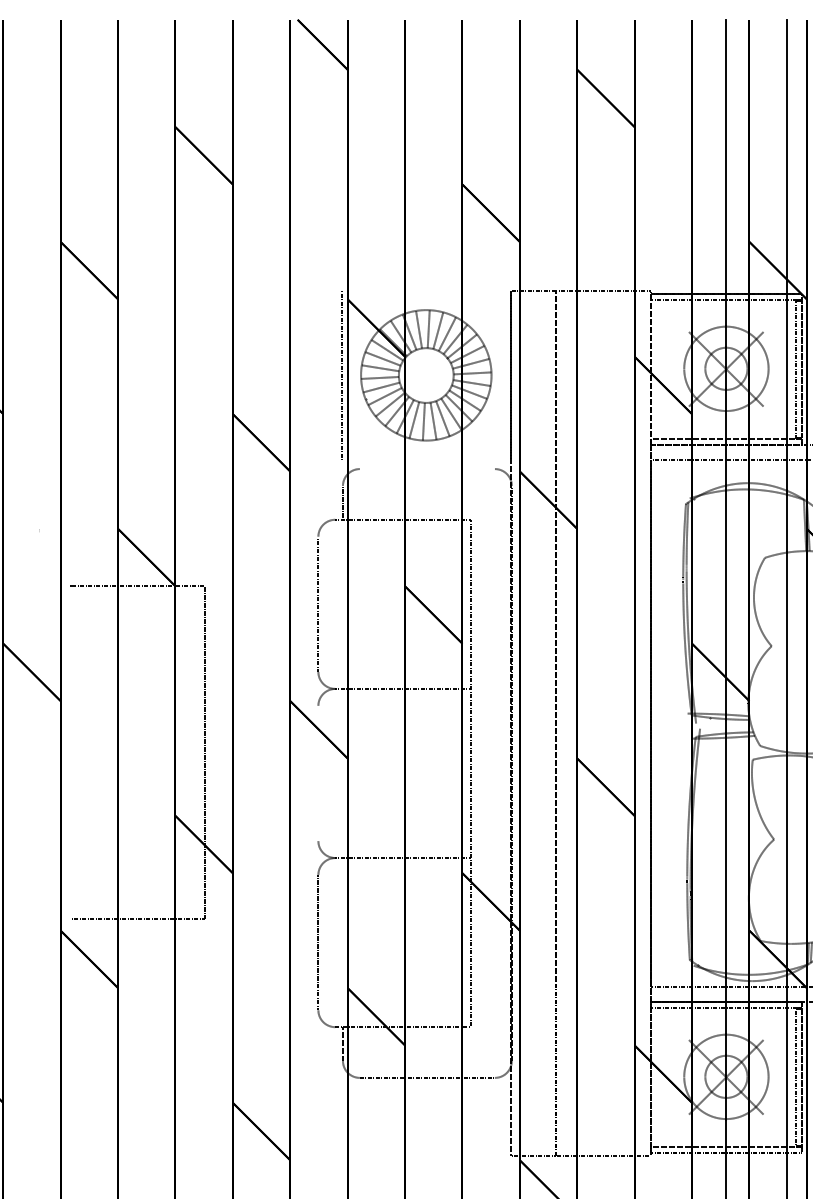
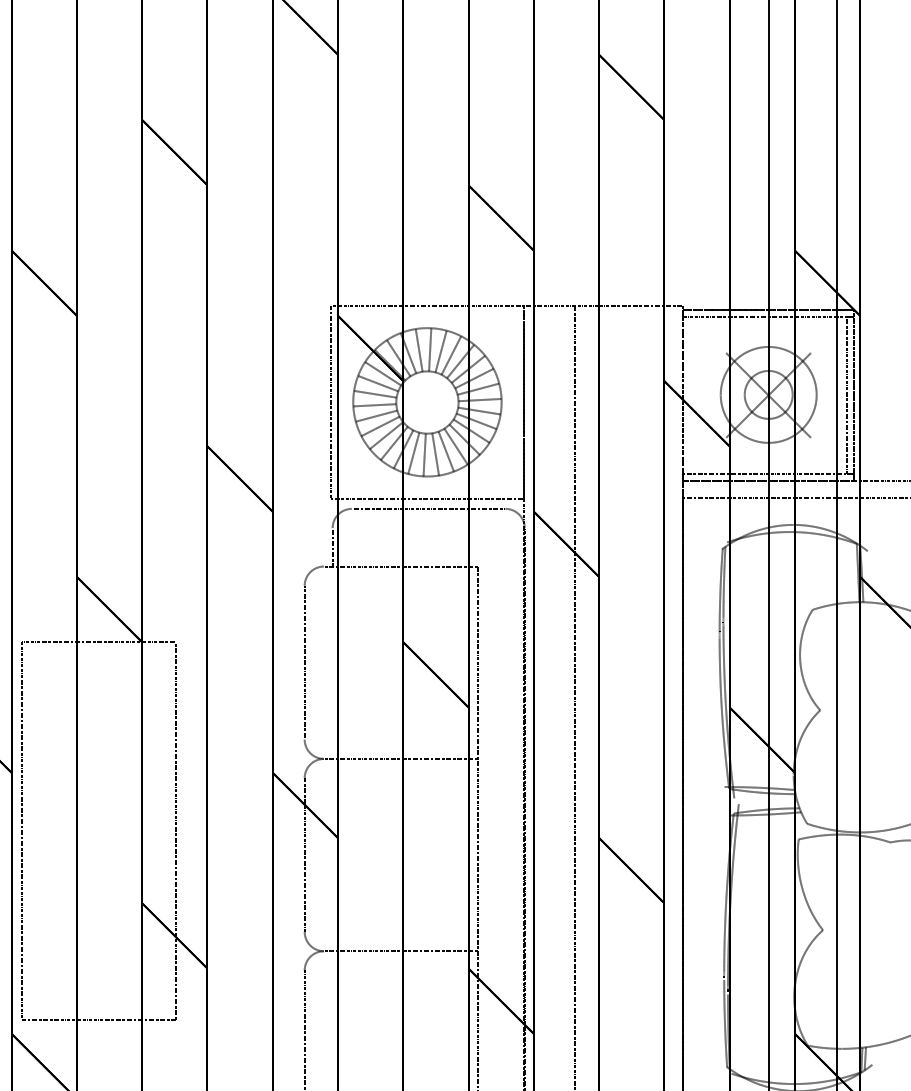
line: (425, 290) -> (426, 305), added
line: (425, 460) -> (426, 499), added
line: (426, 469) -> (427, 509), added
line: (69, 752) -> (21, 831), added
line: (318, 773) -> (304, 855), added

